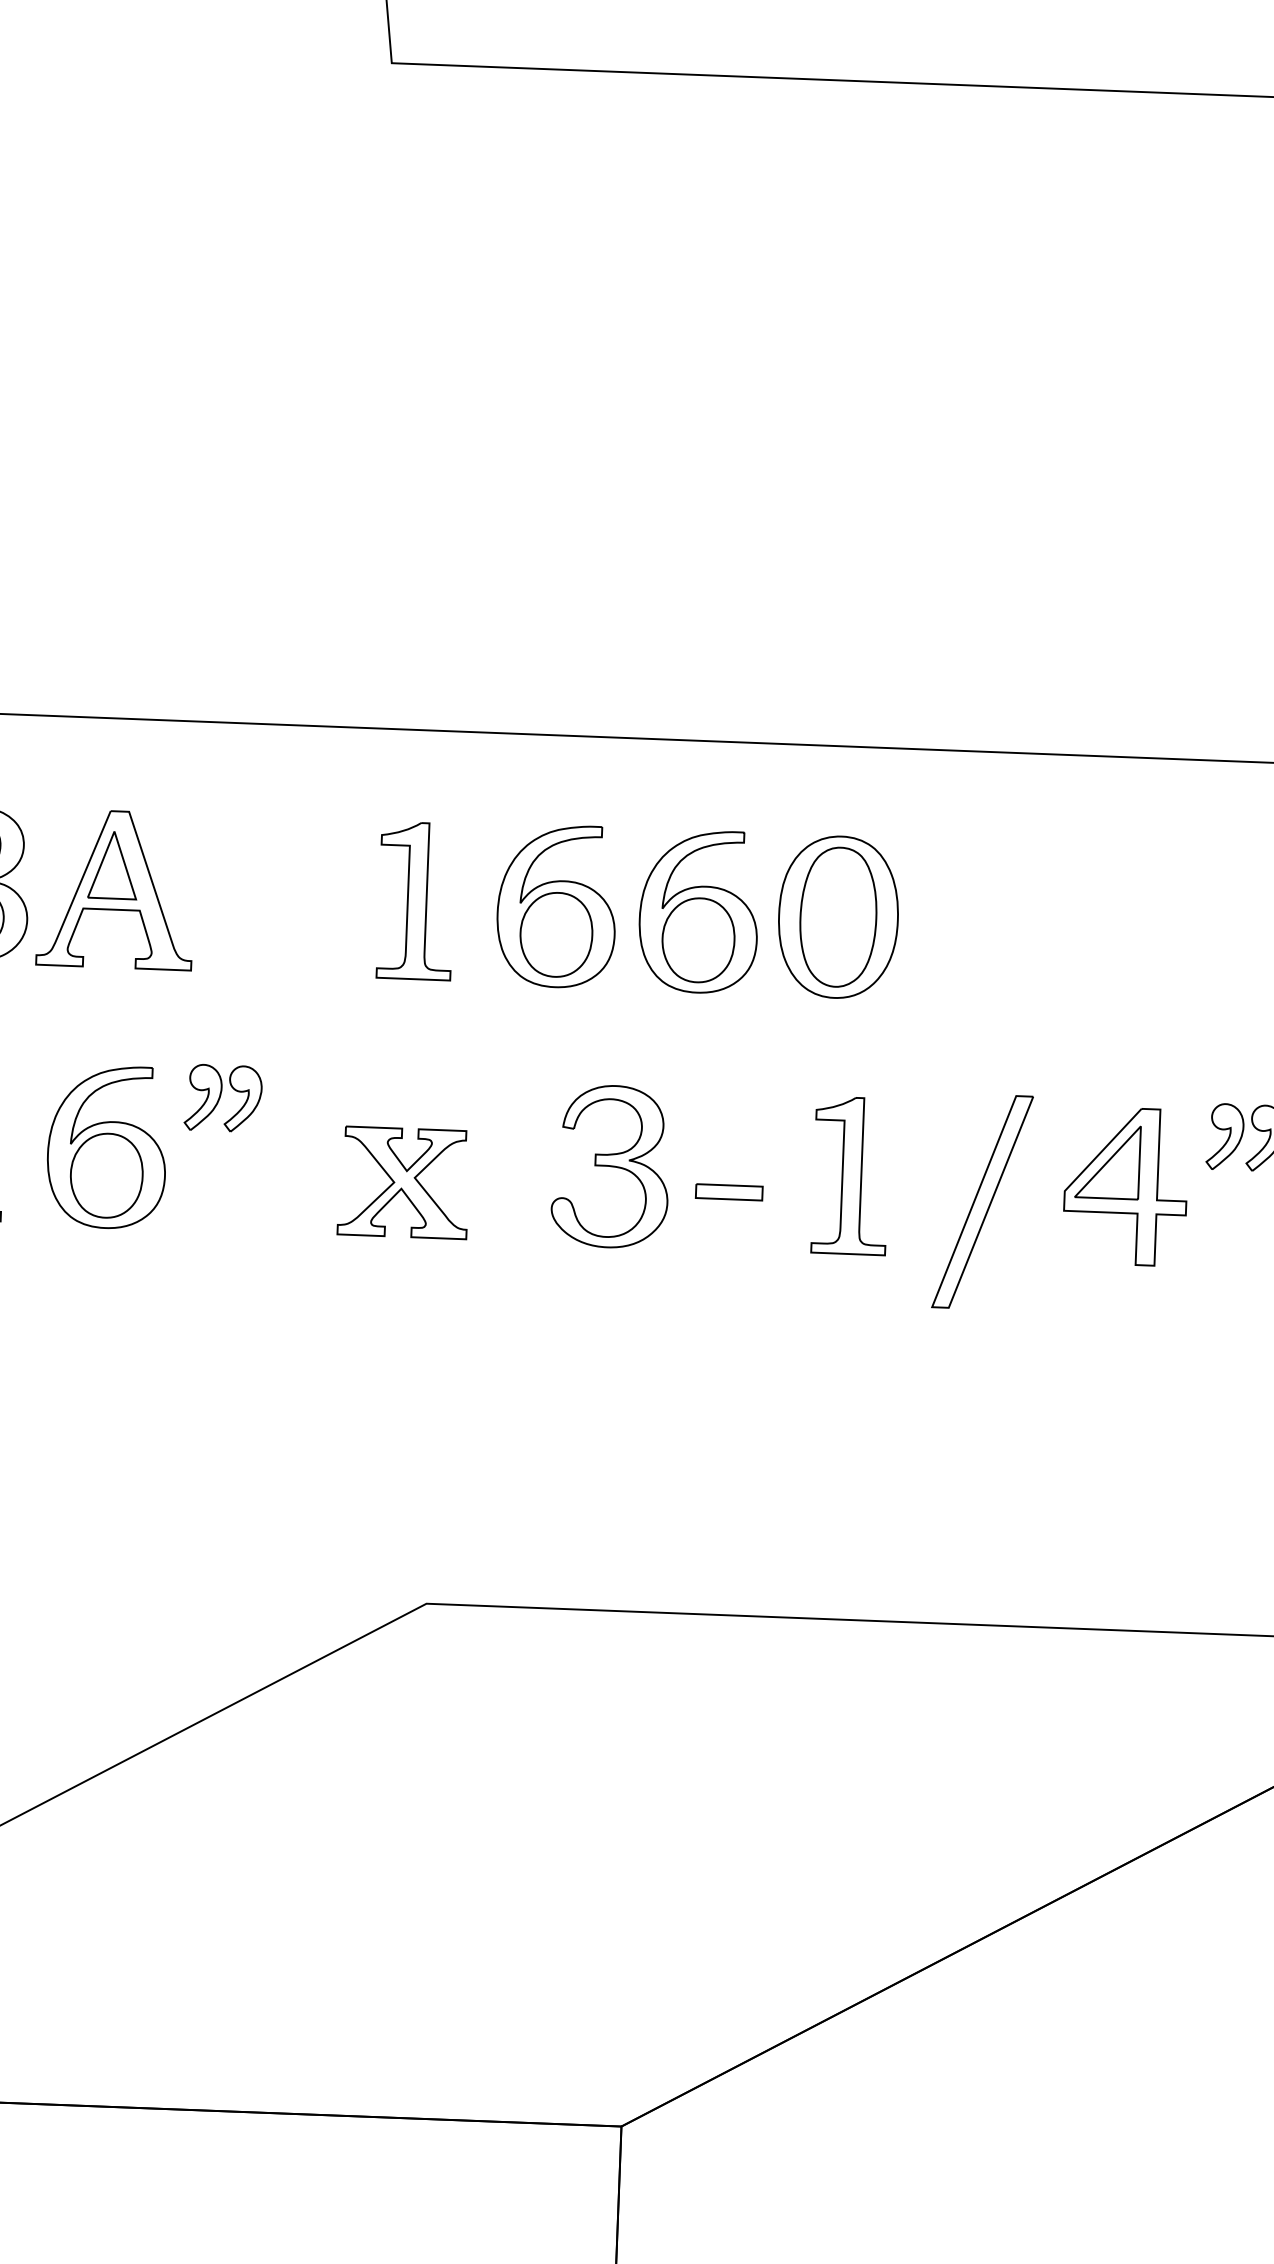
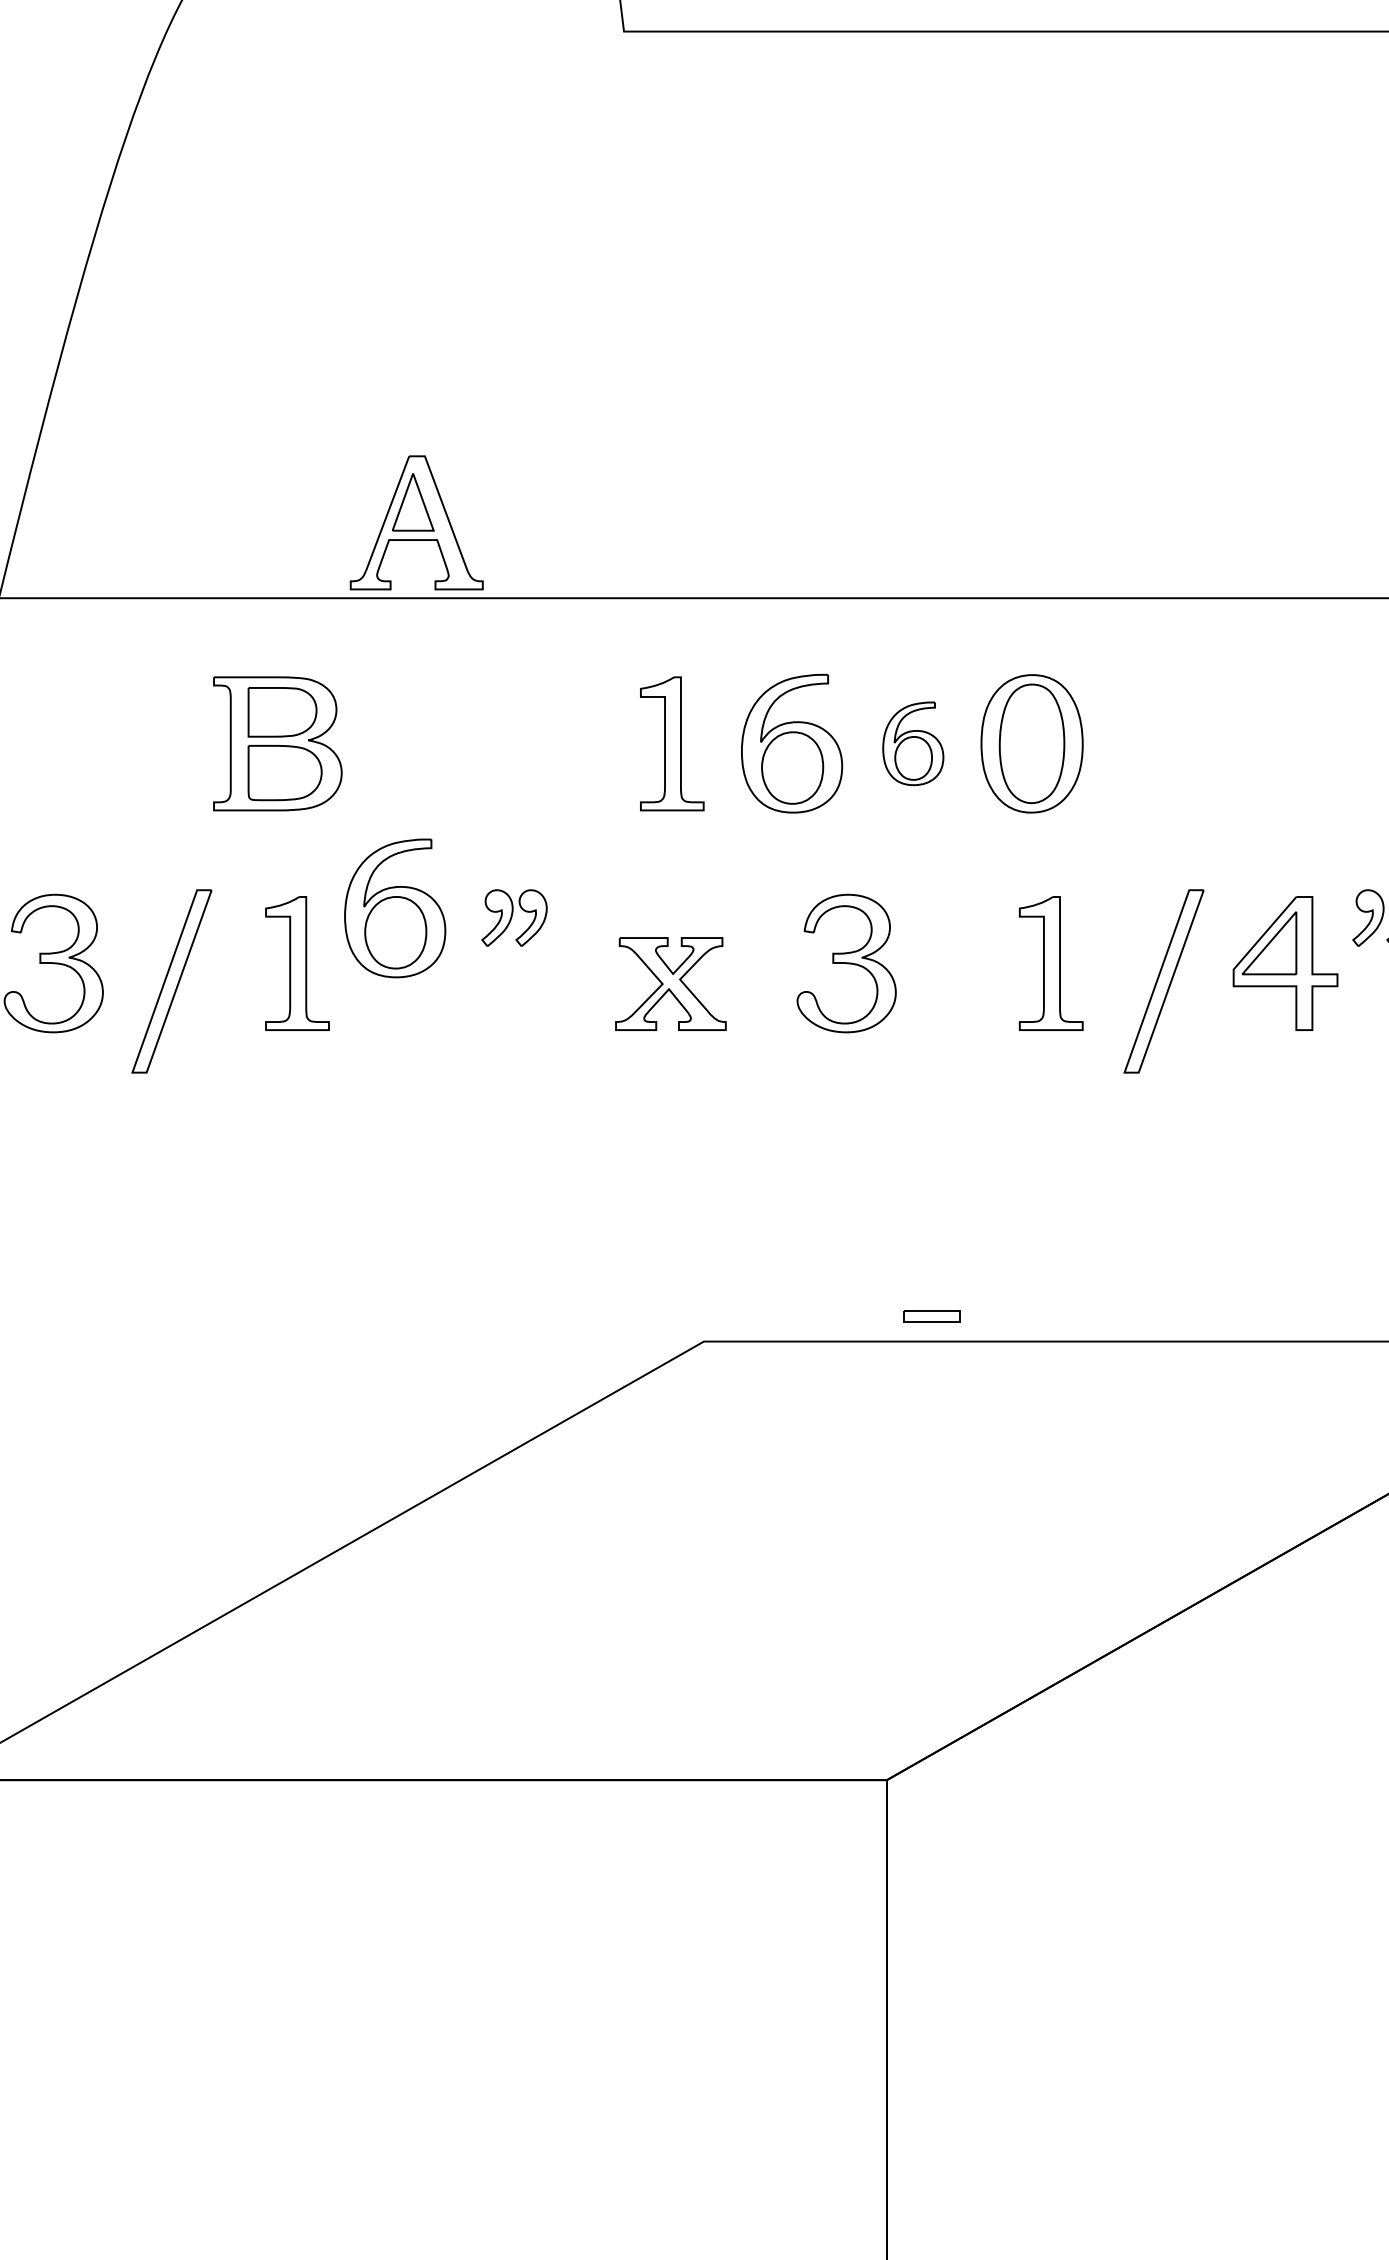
part: (116, 889) -> (416, 522), moved
part: (699, 911) -> (913, 743), size x0.6
part: (107, 1147) -> (395, 908), moved
part: (728, 1192) -> (931, 1316), moved

